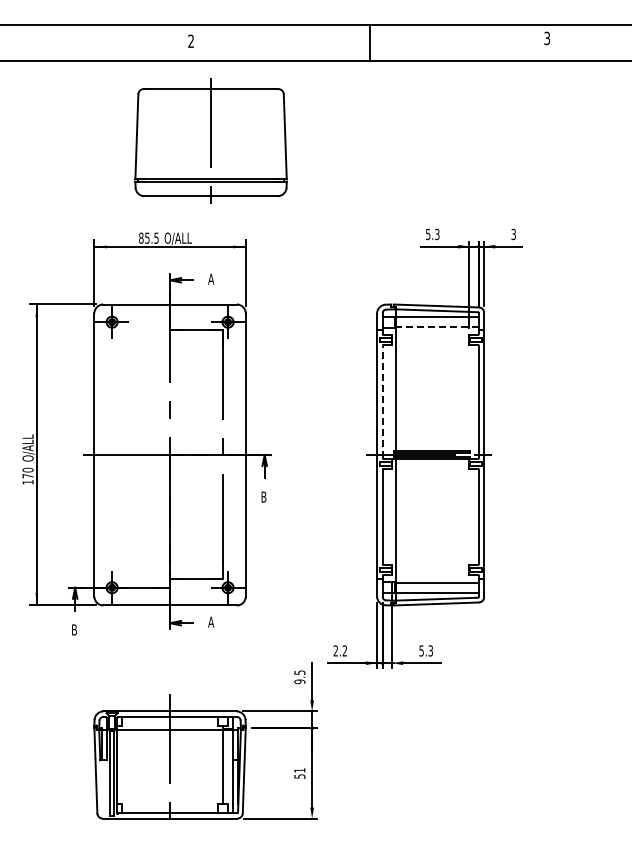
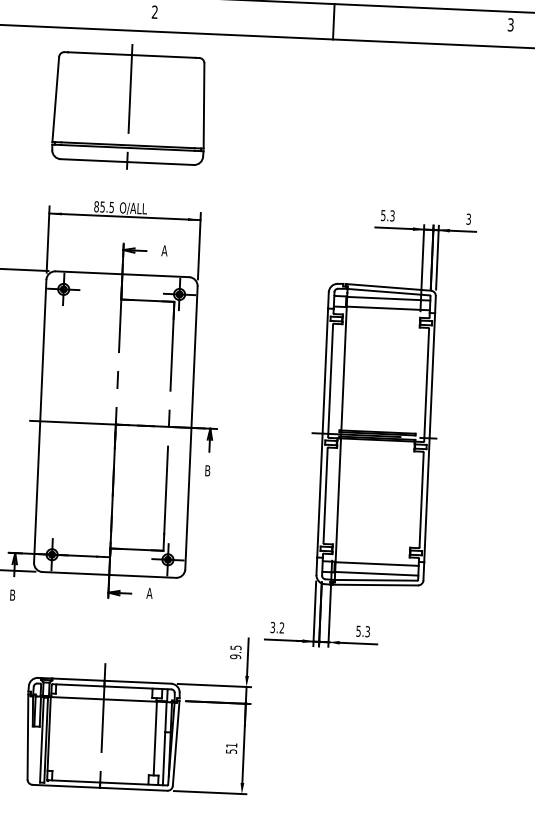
part: (210, 140) -> (129, 106), moved
line: (437, 327) -> (388, 308), dashed -> solid
line: (382, 401) -> (330, 380), dashed -> solid
text: (335, 651) -> (272, 628), 2.2 -> 3.2

